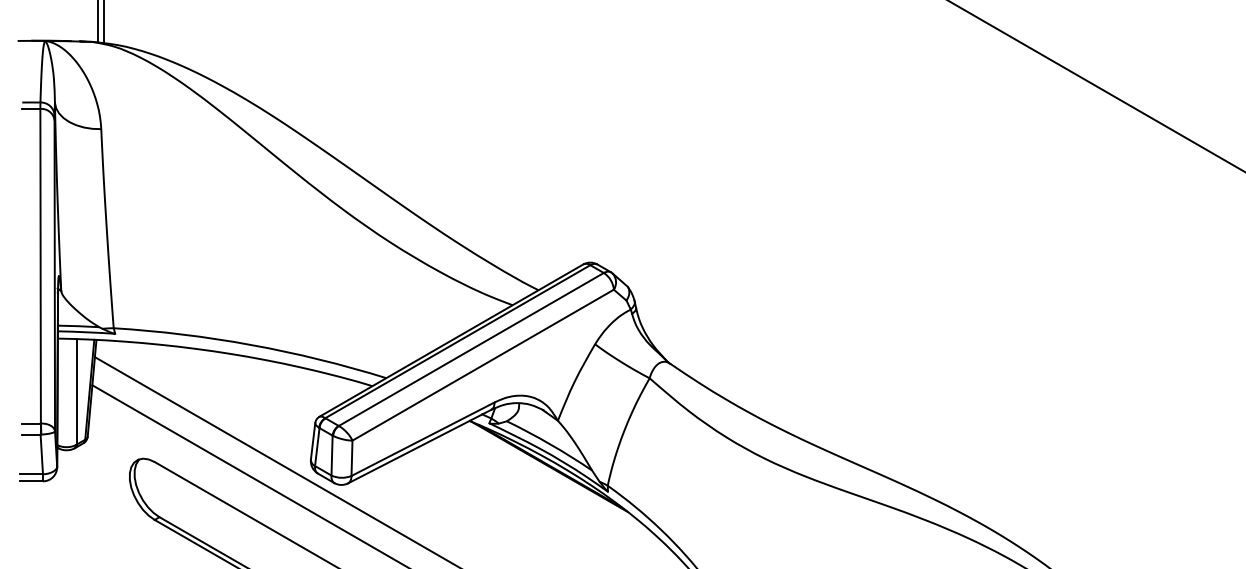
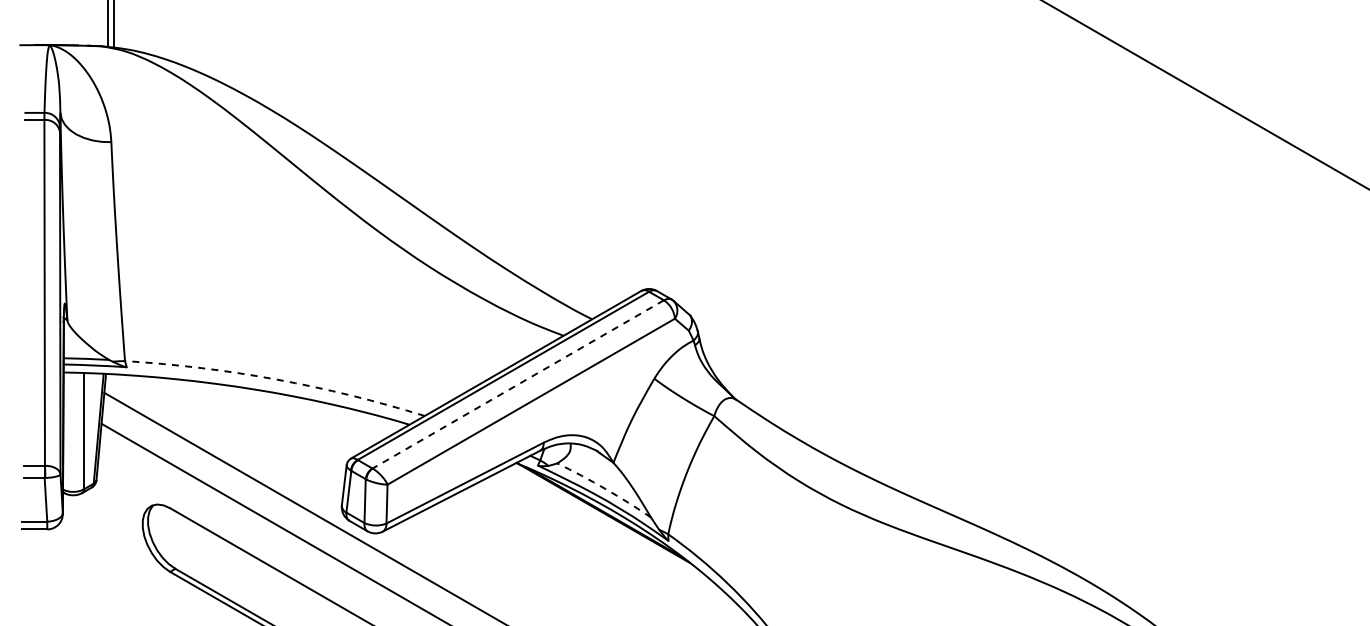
arc: (251, 344) -> (276, 379), solid -> dashed
line: (470, 349) -> (517, 384), solid -> dashed
arc: (550, 444) -> (605, 488), solid -> dashed

